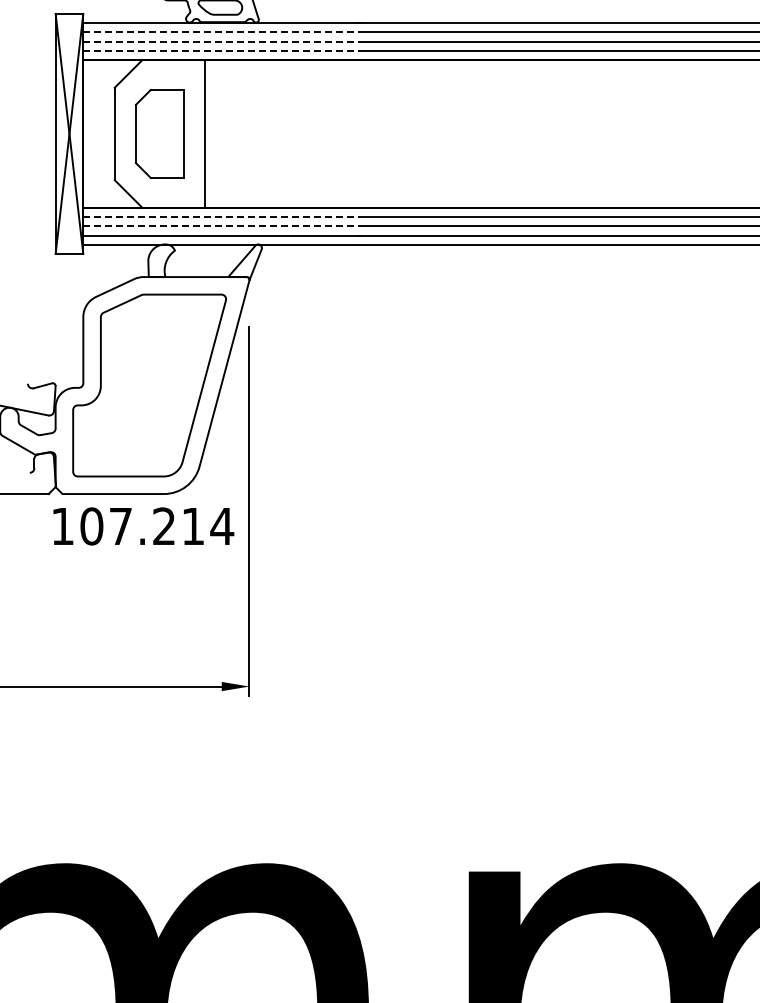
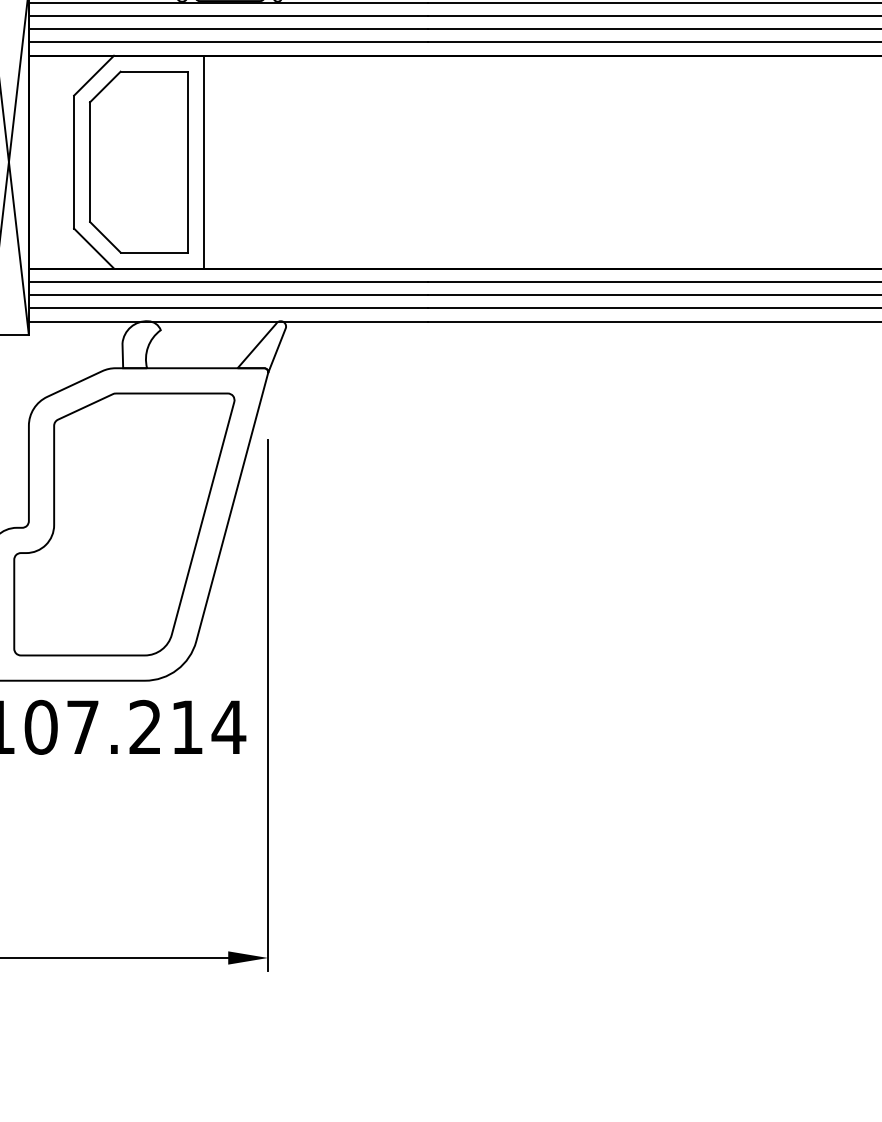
line: (222, 32) -> (229, 16), dashed -> solid
line: (222, 41) -> (229, 28), dashed -> solid
line: (222, 50) -> (229, 41), dashed -> solid
part: (159, 133) -> (138, 161), size x1.43
line: (222, 217) -> (229, 282), dashed -> solid
line: (222, 226) -> (229, 295), dashed -> solid

